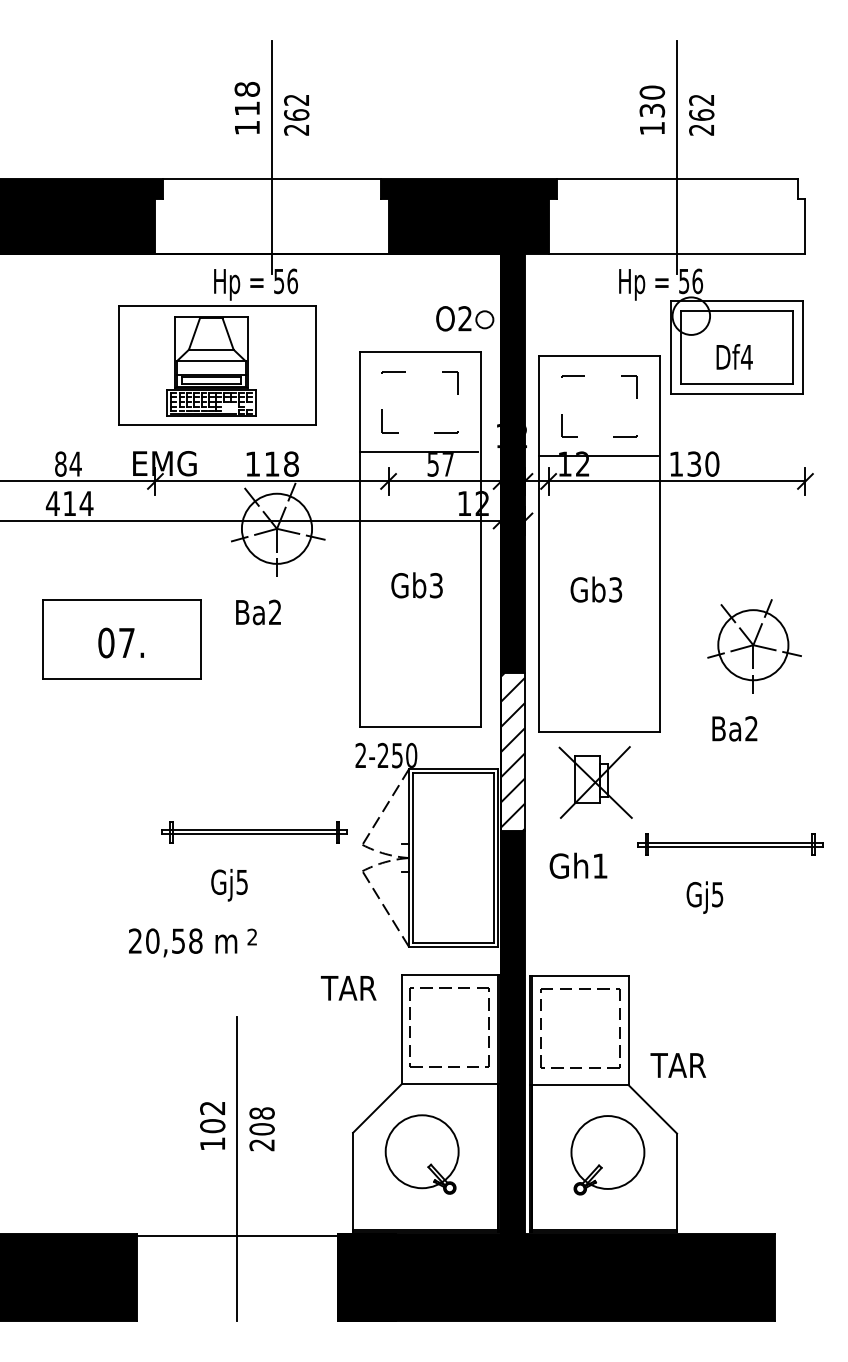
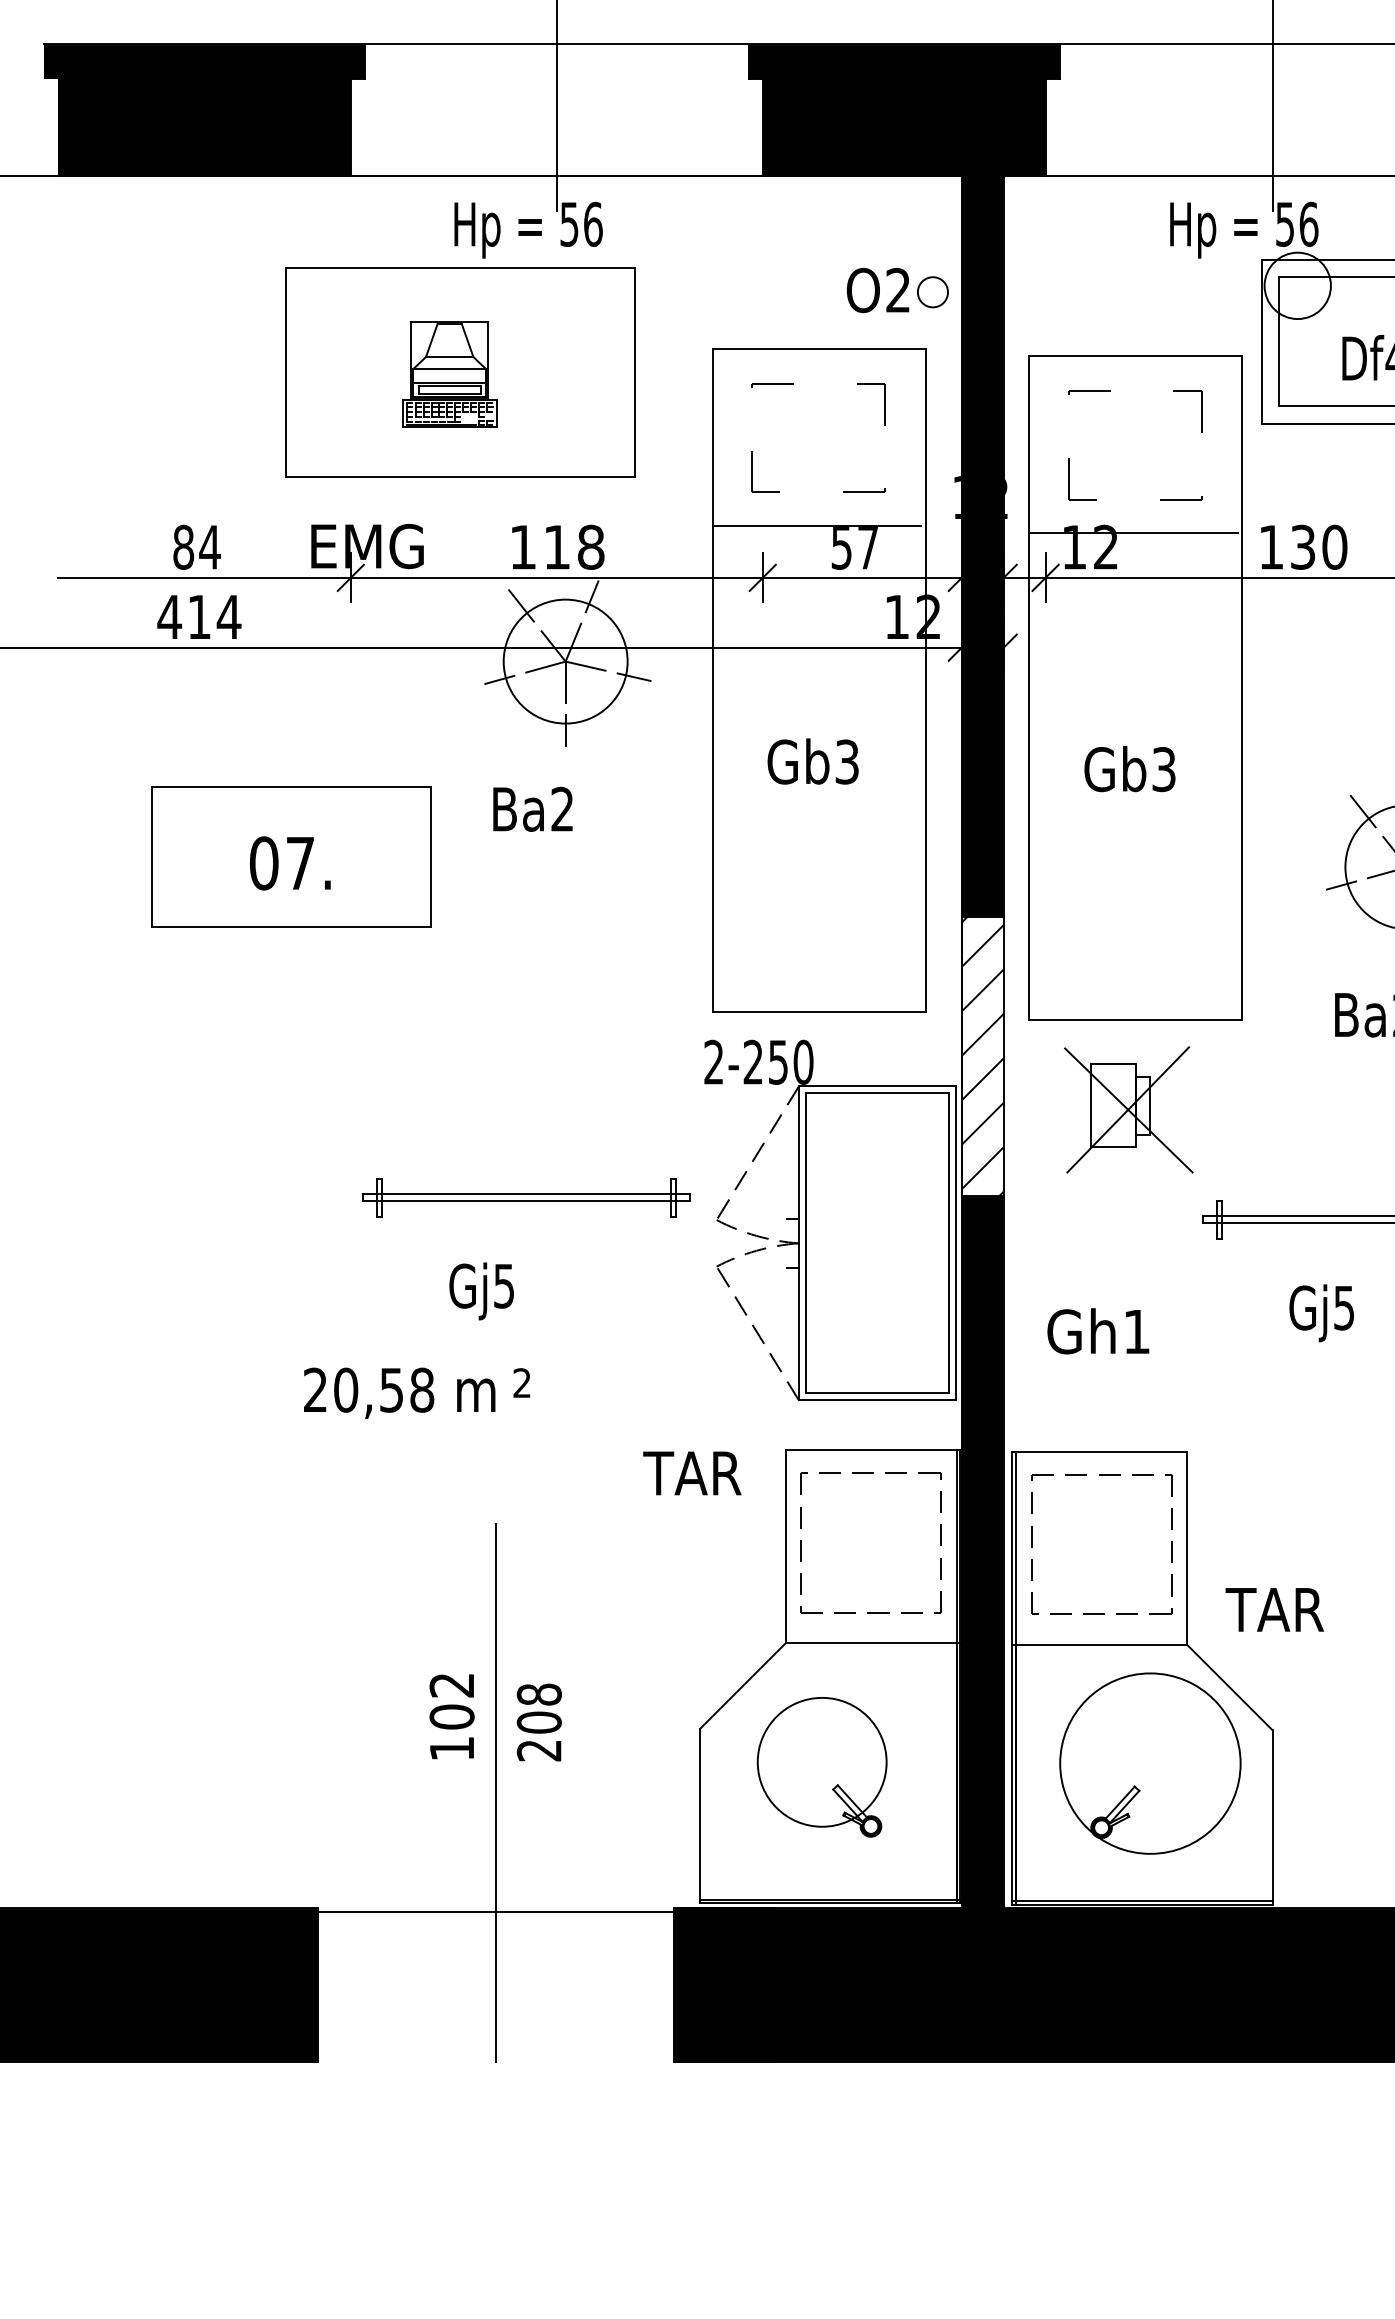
part: (211, 366) -> (449, 374), size x0.6
text: (578, 865) -> (1098, 1330), moved
circle: (607, 1152) -> (1149, 1763), size x1.4

